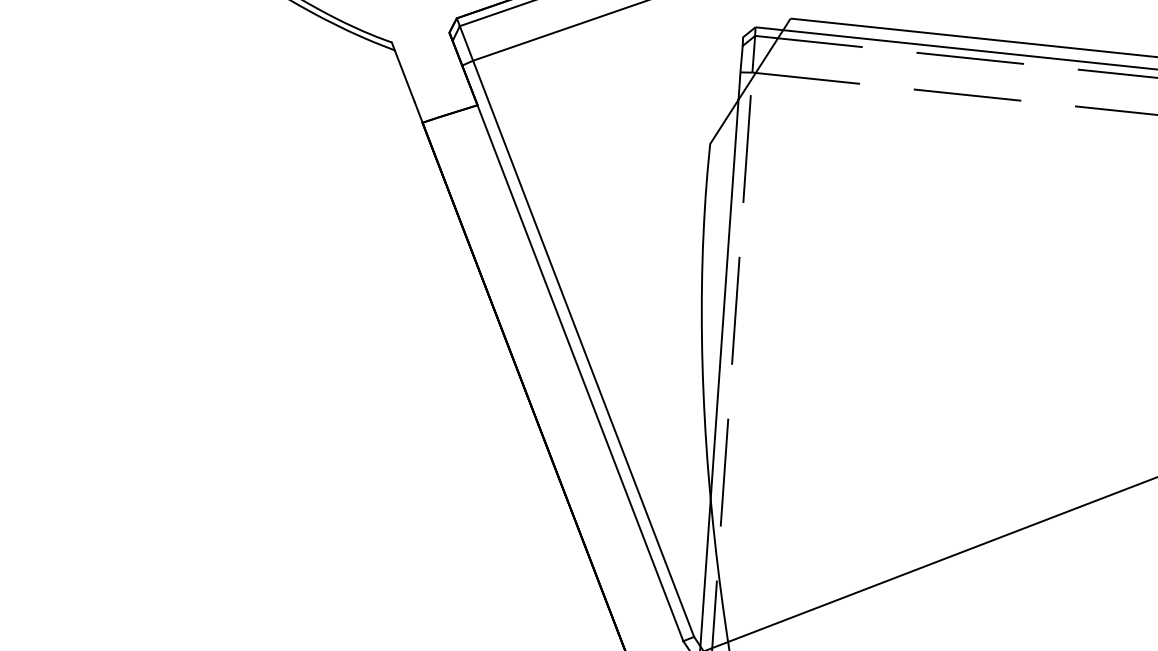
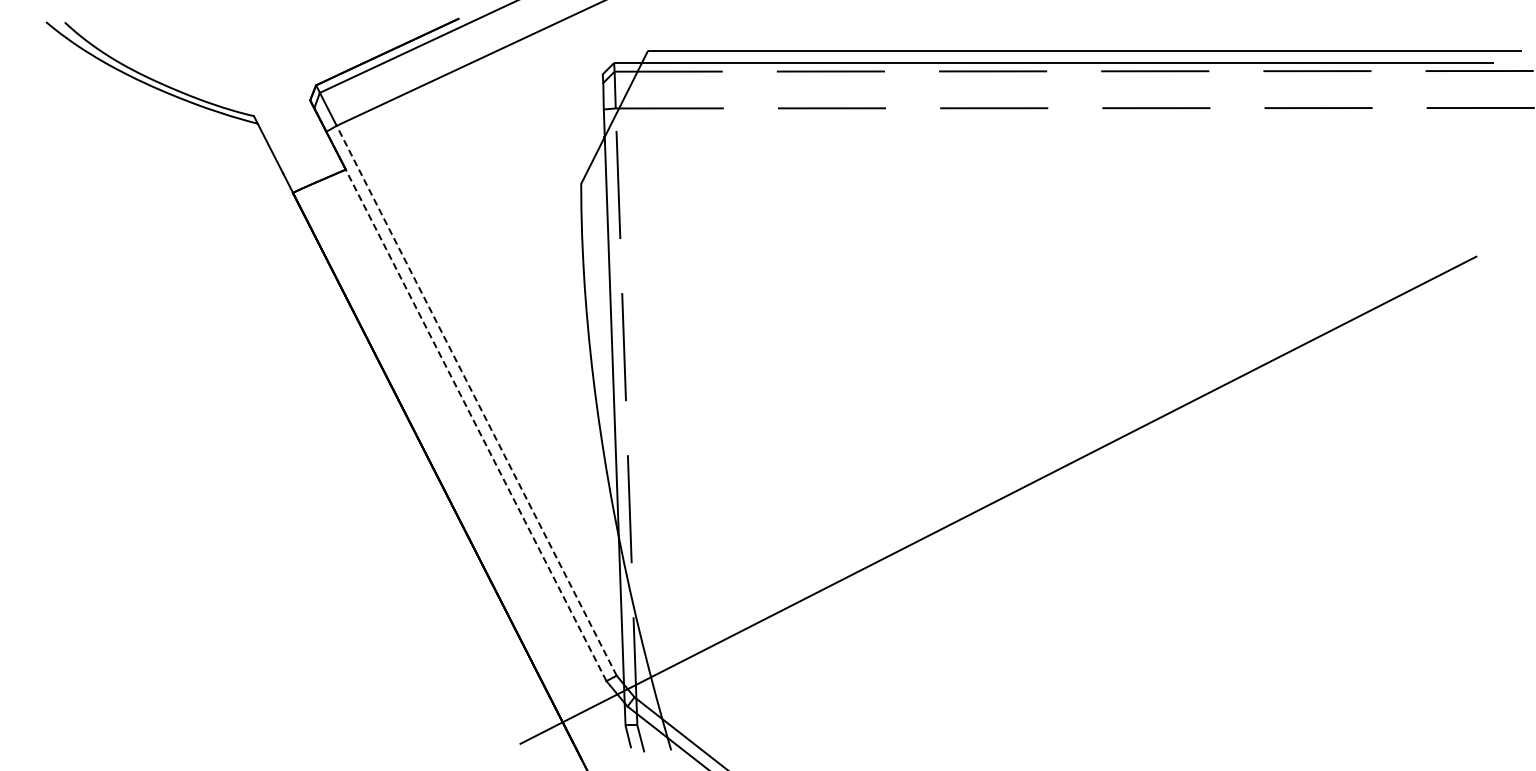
line: (583, 348) -> (476, 400), solid -> dashed
line: (572, 353) -> (466, 406), solid -> dashed

